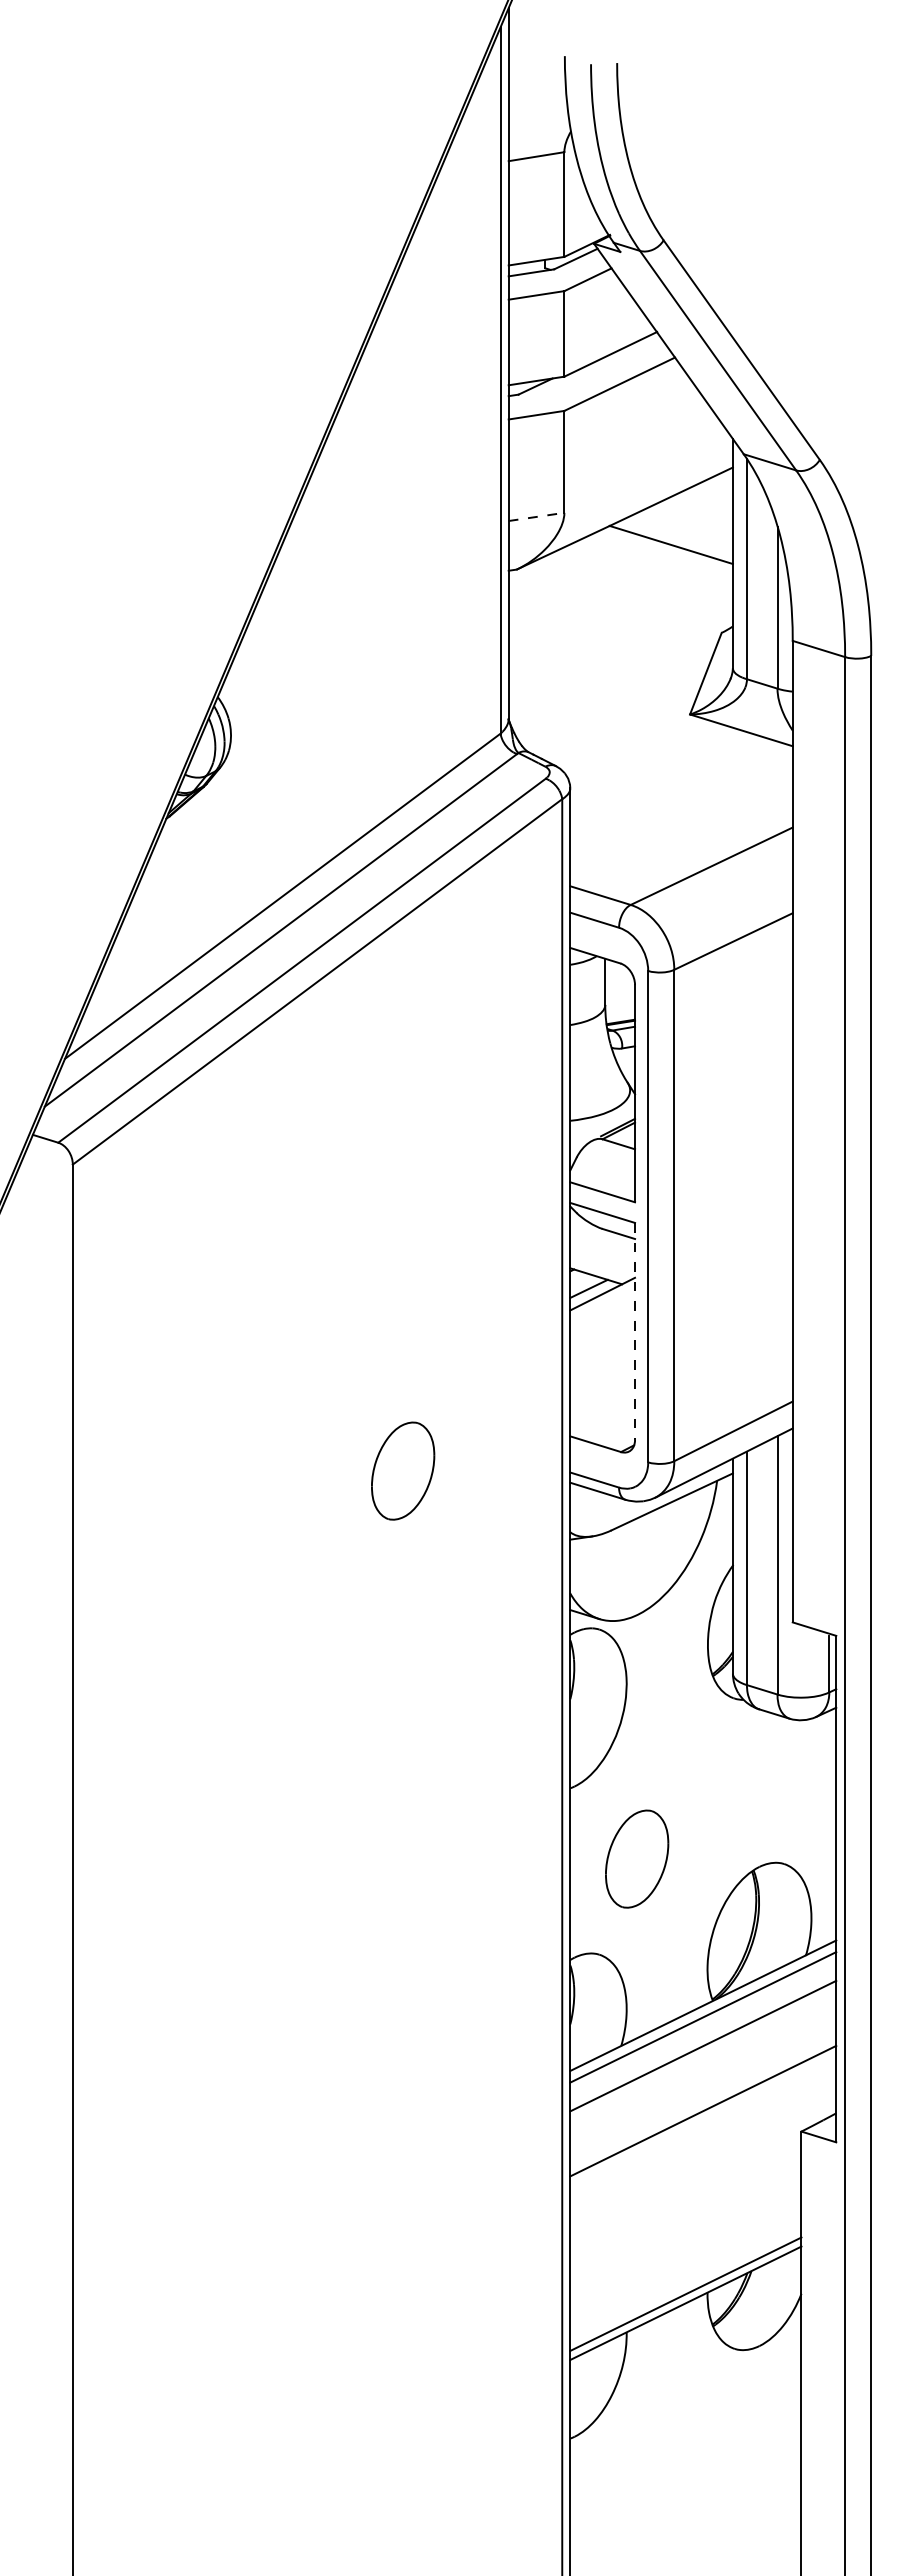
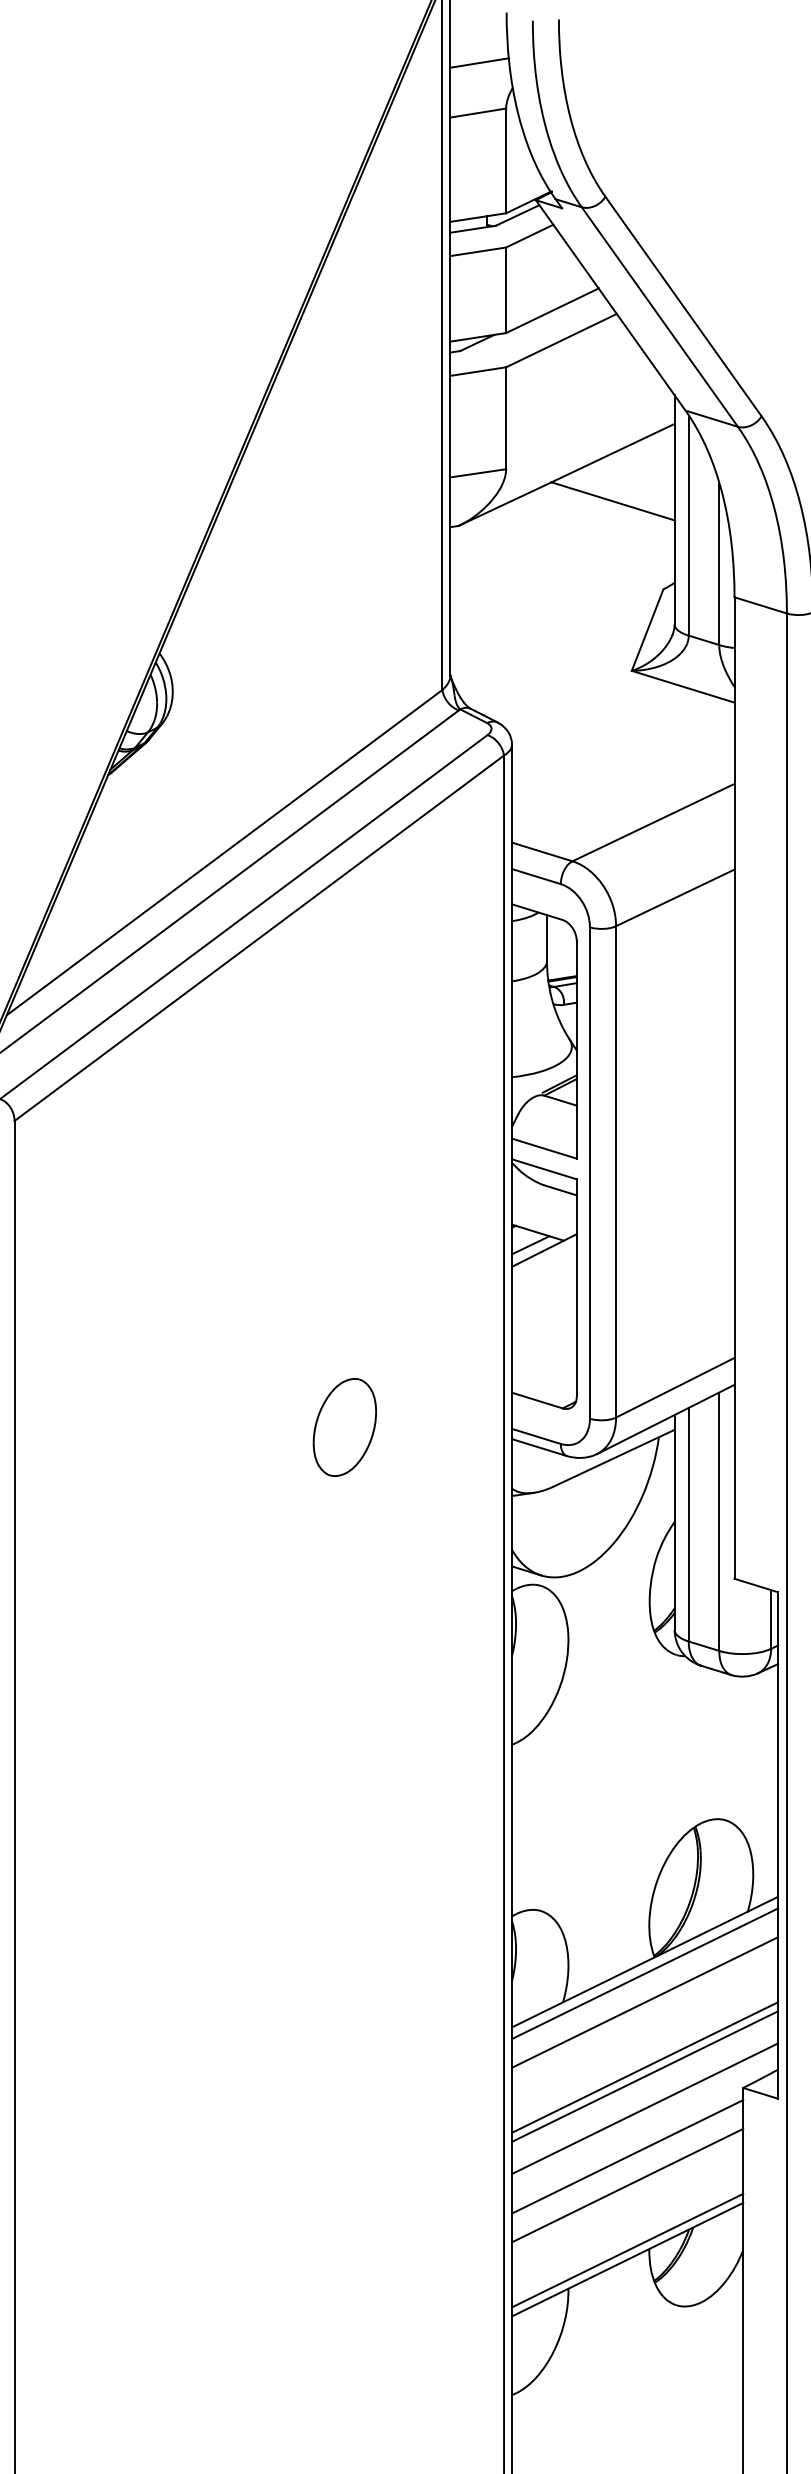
line: (537, 106) -> (479, 62), added
line: (537, 516) -> (479, 472), dashed -> solid
line: (635, 1331) -> (577, 1287), dashed -> solid
part: (637, 1858) -> (579, 1814), removed
line: (703, 2119) -> (645, 2075), added
line: (703, 2152) -> (645, 2108), added
line: (685, 2200) -> (627, 2156), added
line: (685, 2228) -> (627, 2184), added

